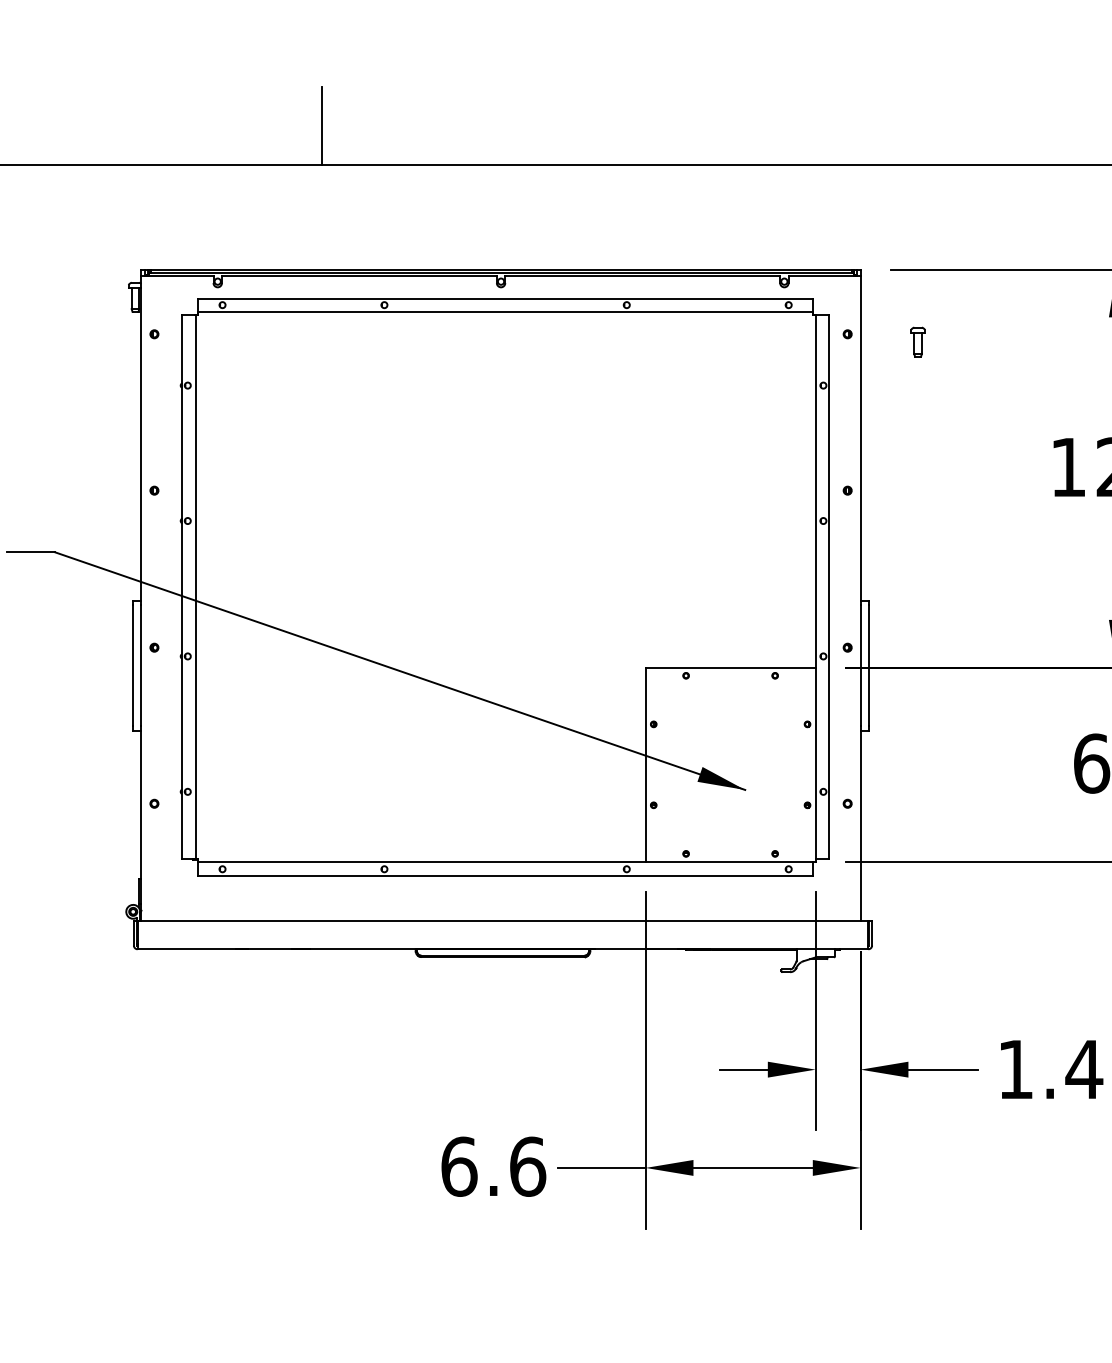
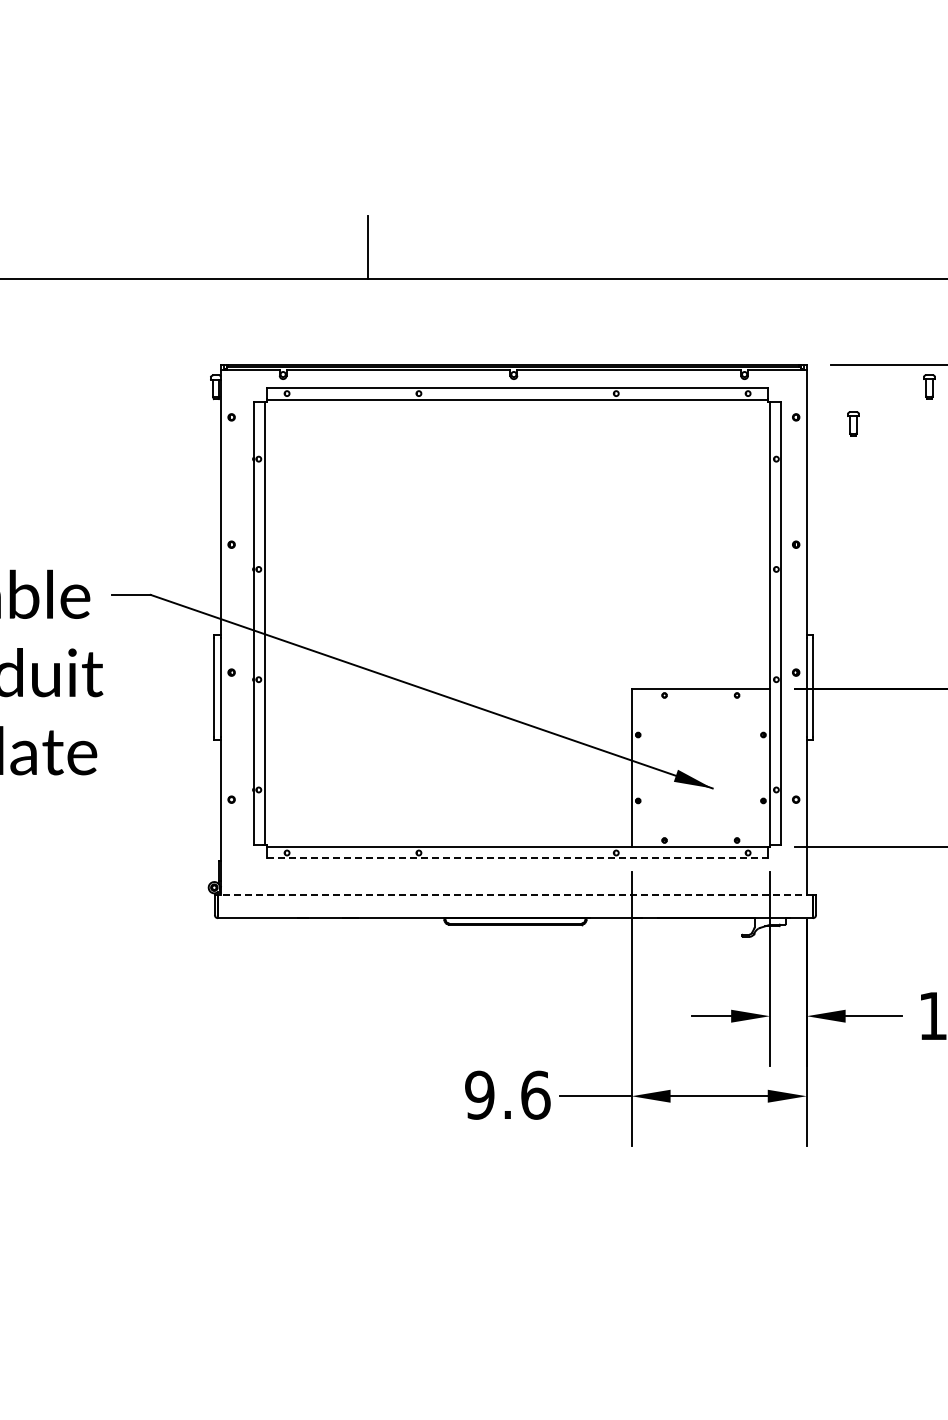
part: (1011, 296) -> (929, 386), added
line: (506, 875) -> (518, 858), solid -> dashed
line: (503, 921) -> (515, 895), solid -> dashed
text: (458, 1165) -> (479, 1094), 6.6 -> 9.6

